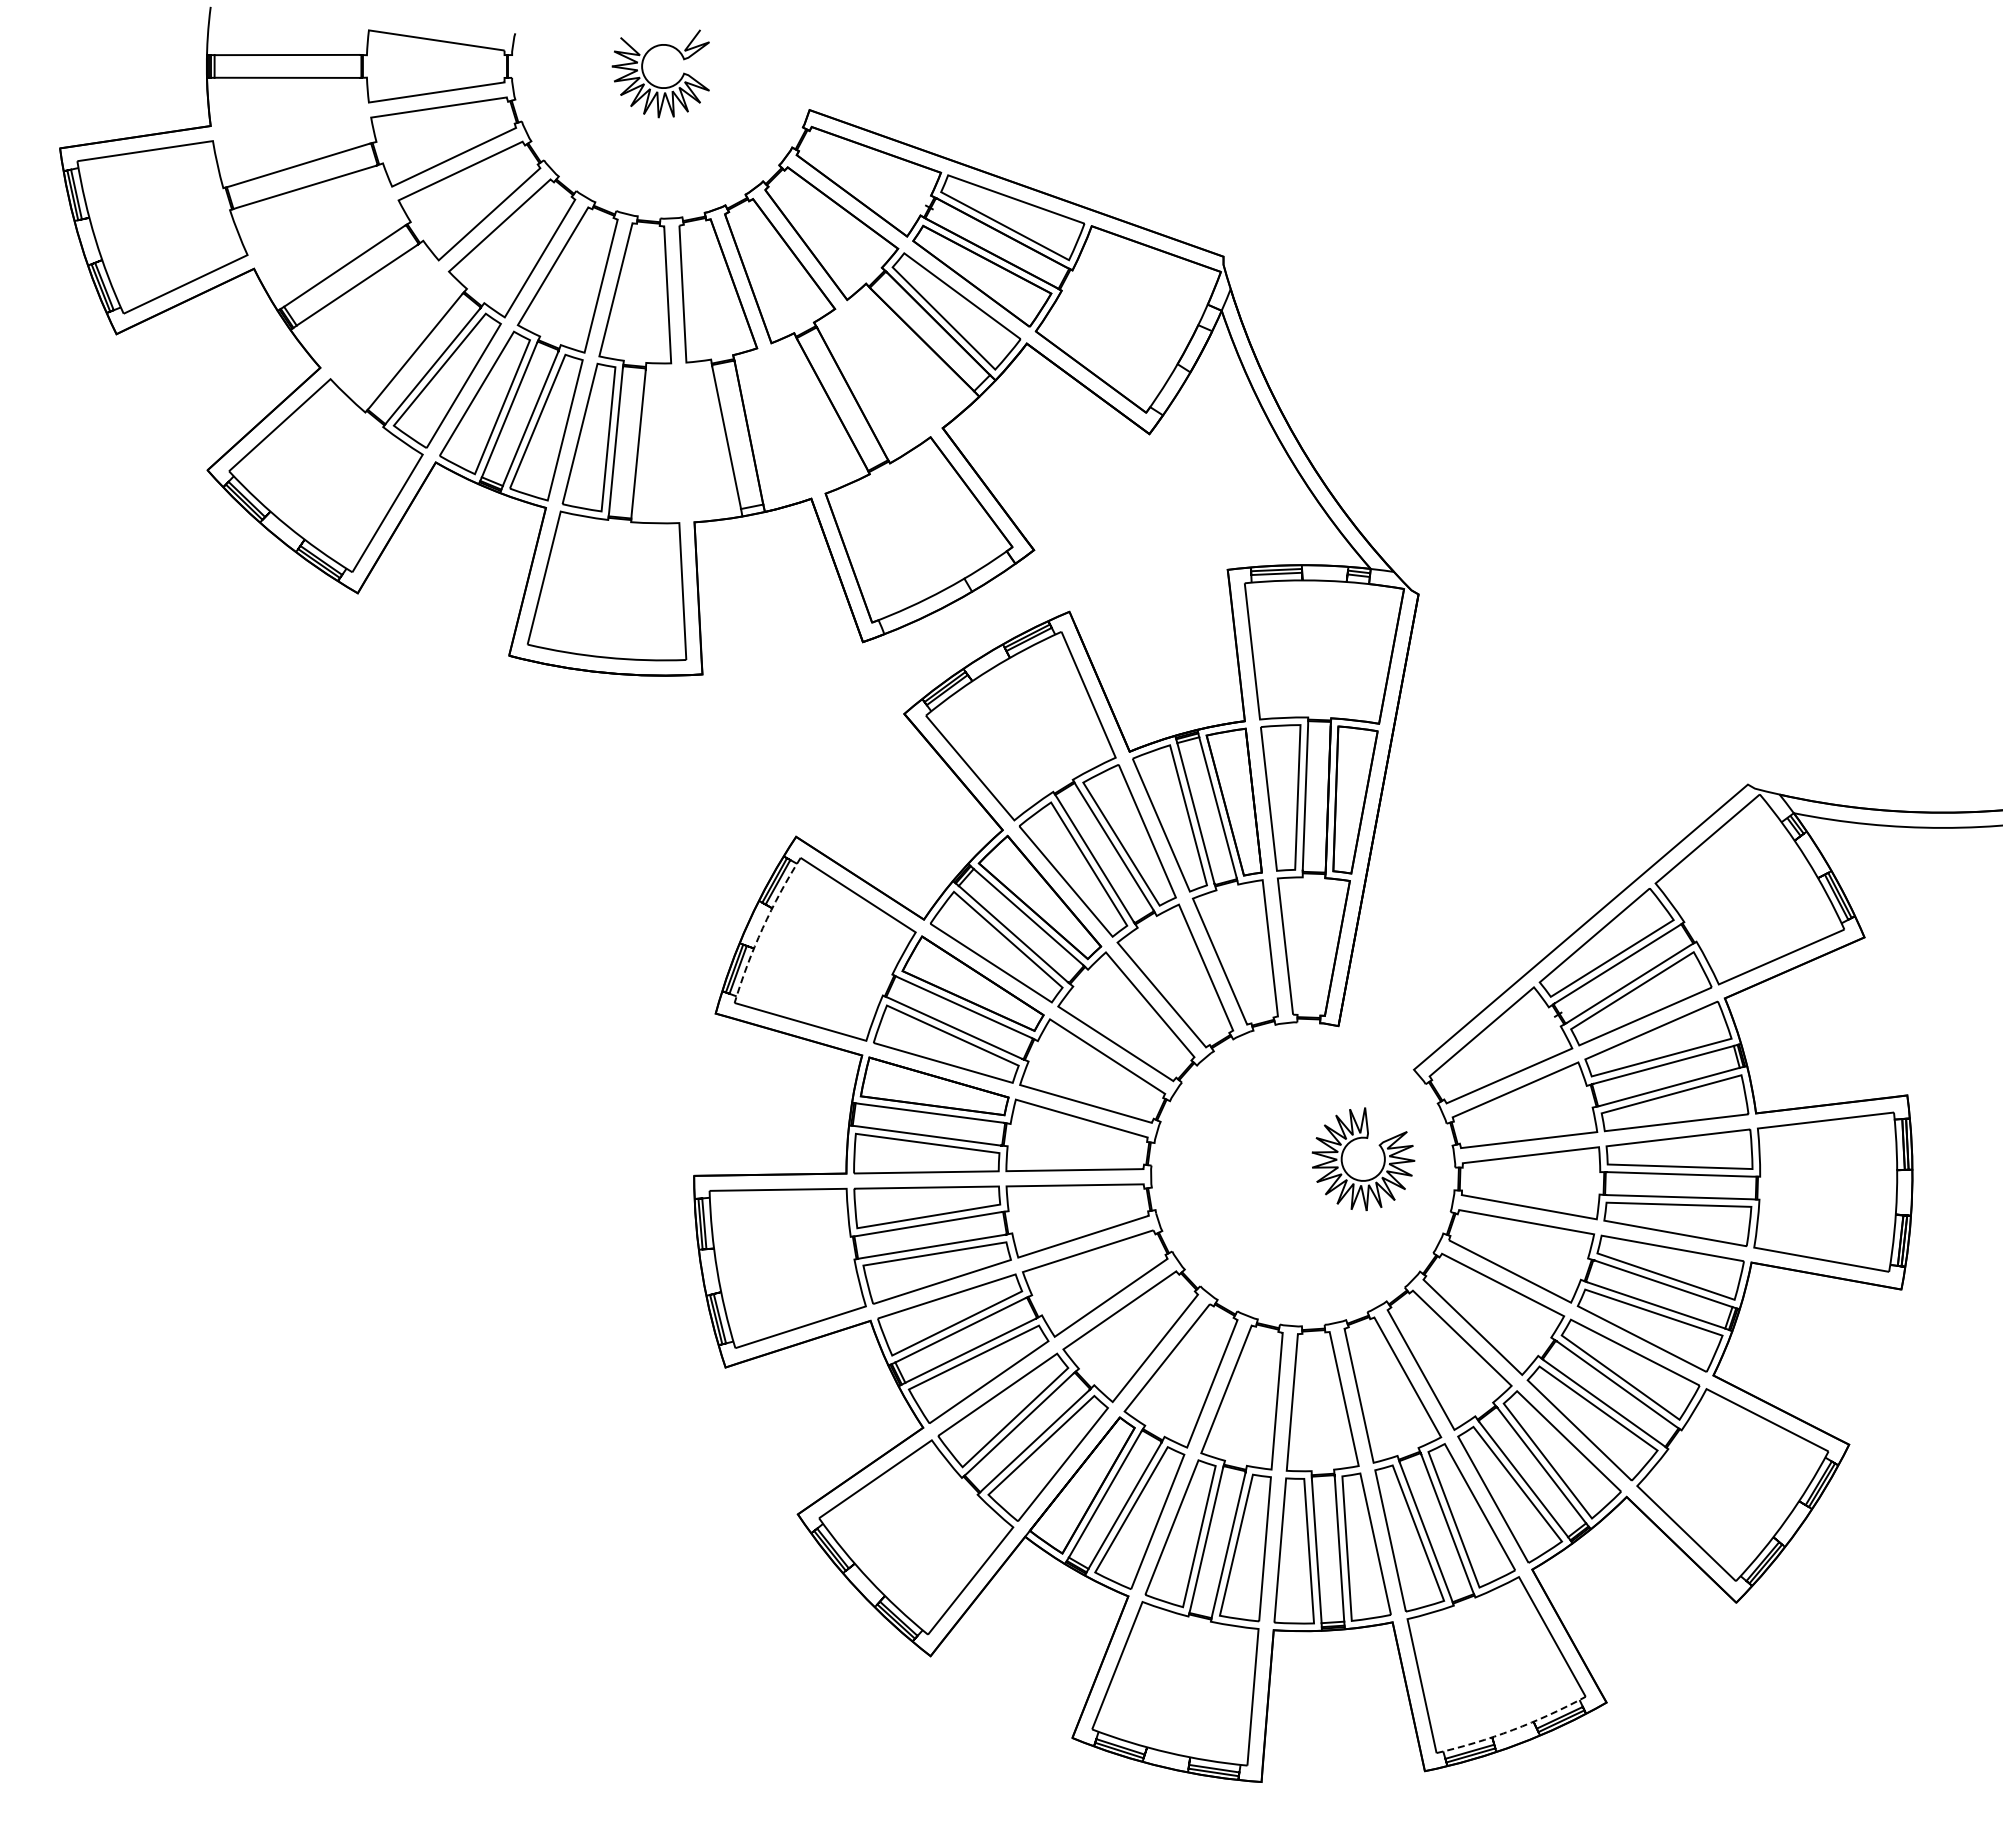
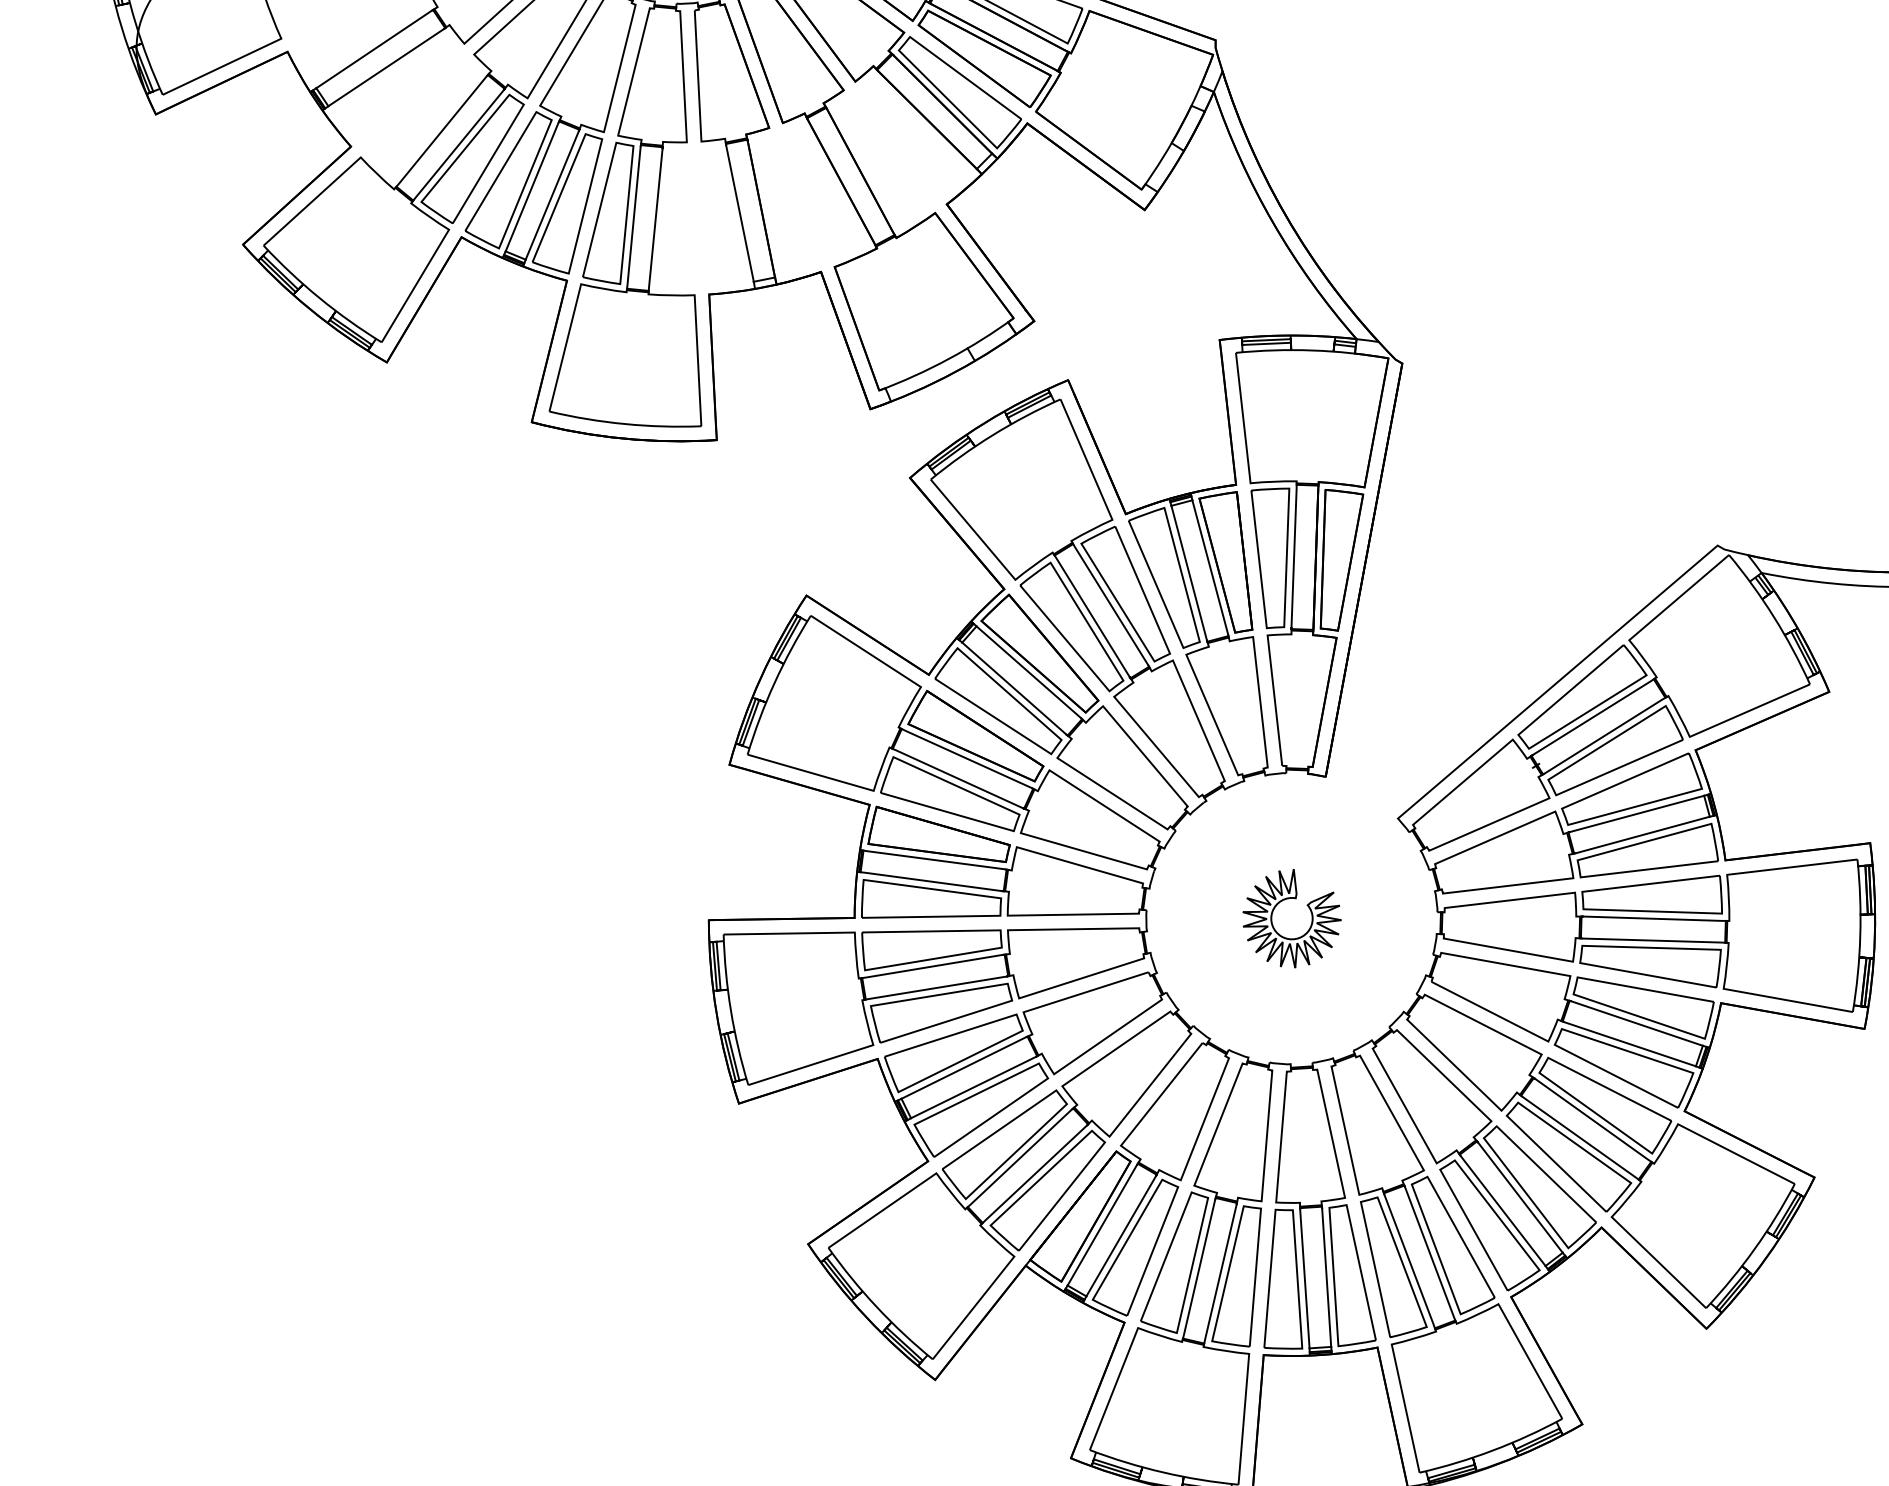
arc: (762, 928) -> (774, 683), dashed -> solid
part: (1358, 1139) -> (1287, 899), moved
arc: (1513, 1729) -> (1493, 1450), dashed -> solid

